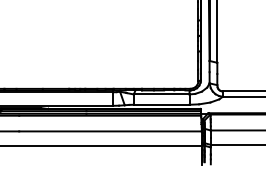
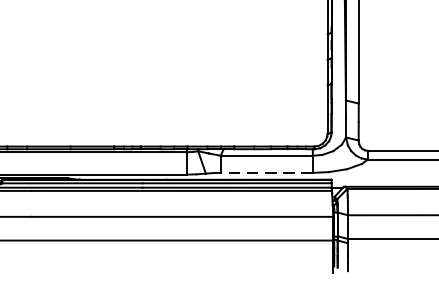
line: (161, 104) -> (266, 172), solid -> dashed

